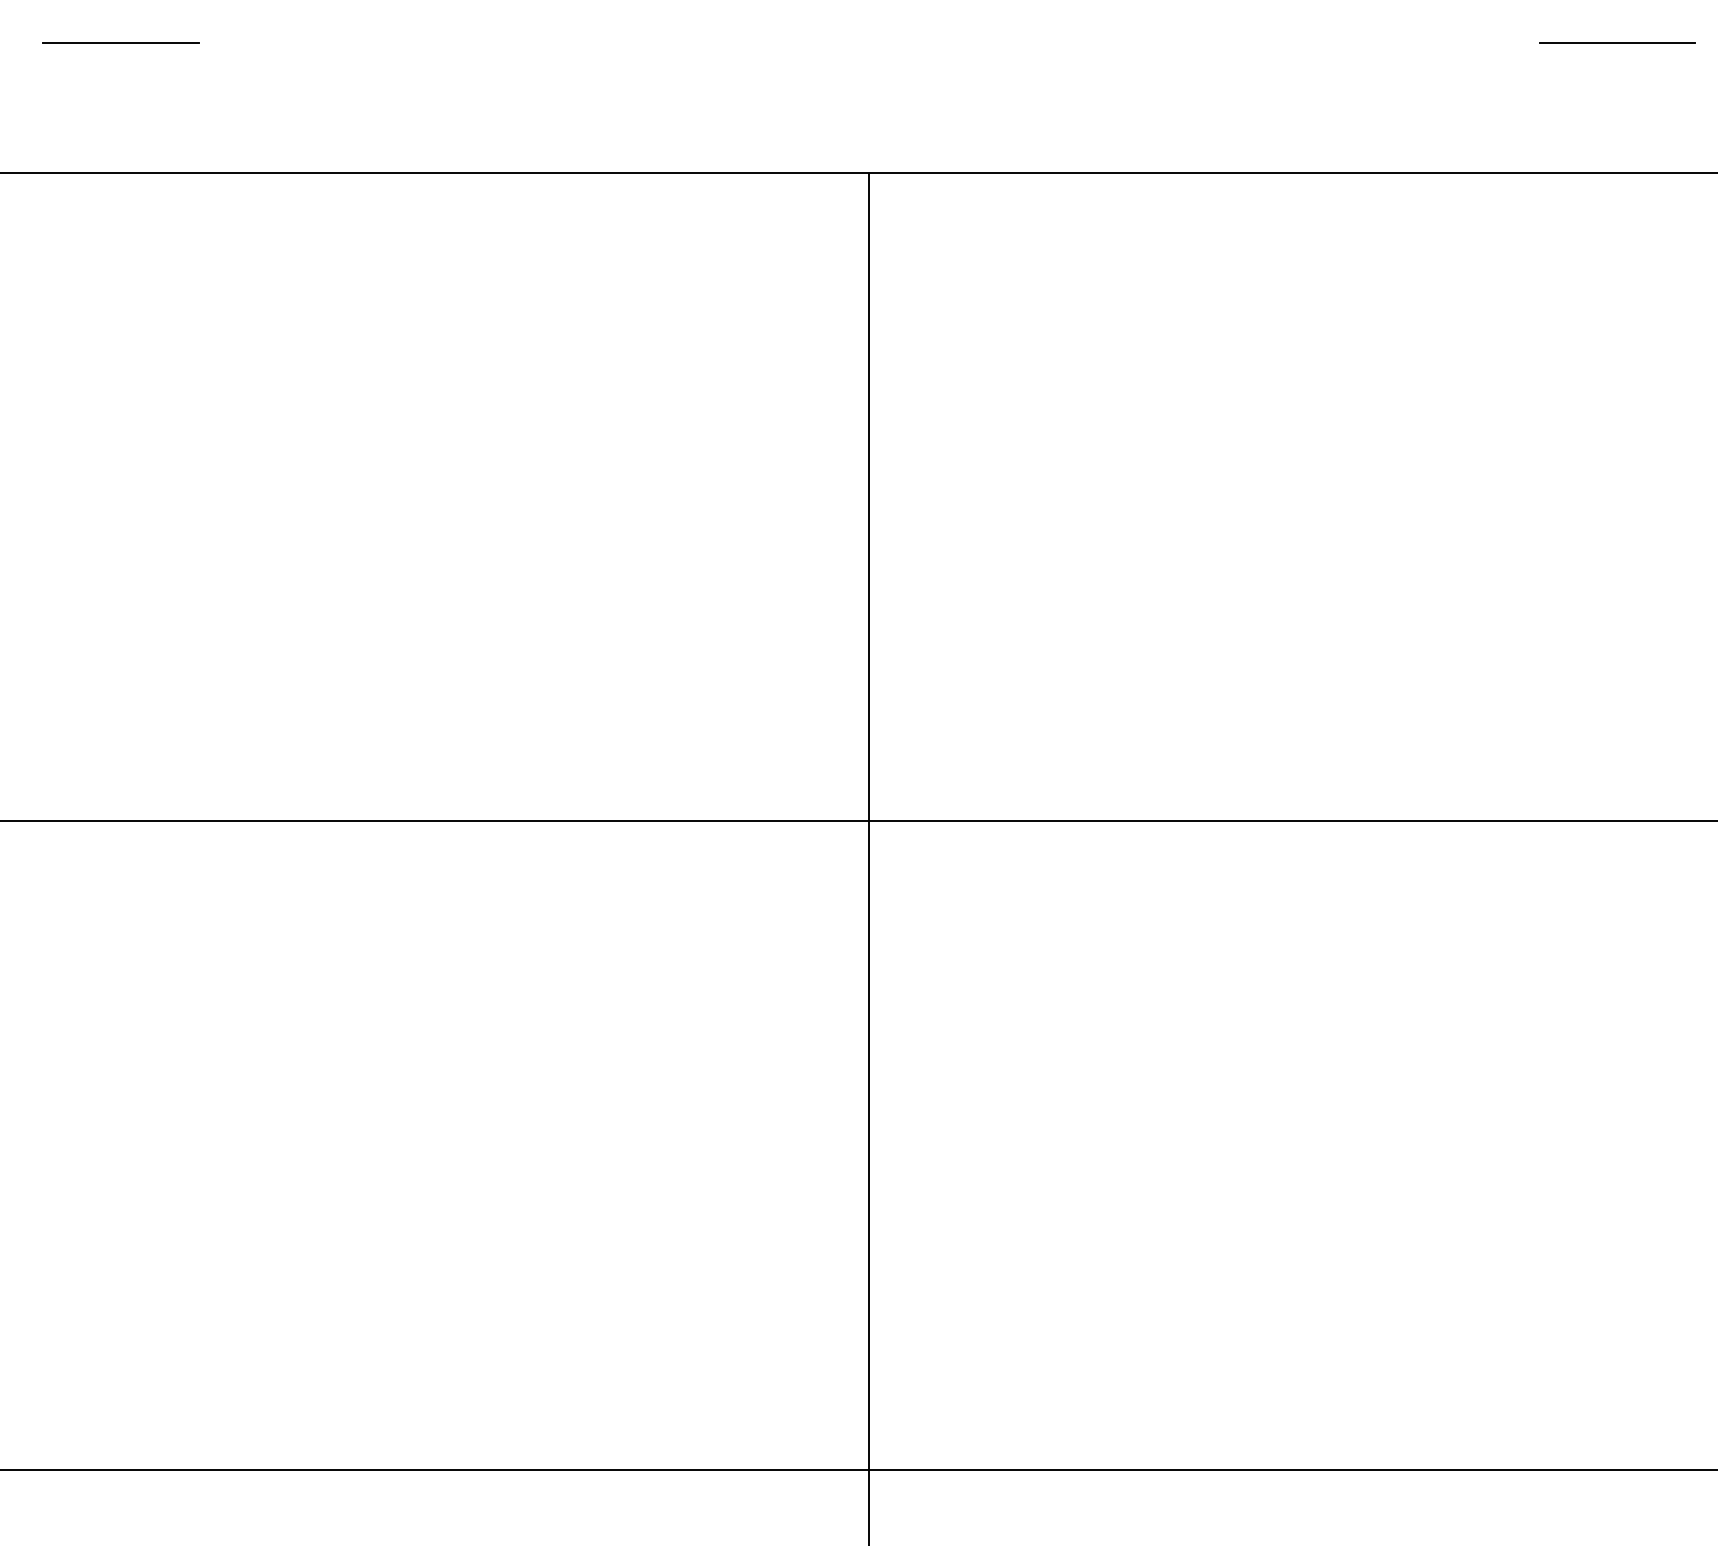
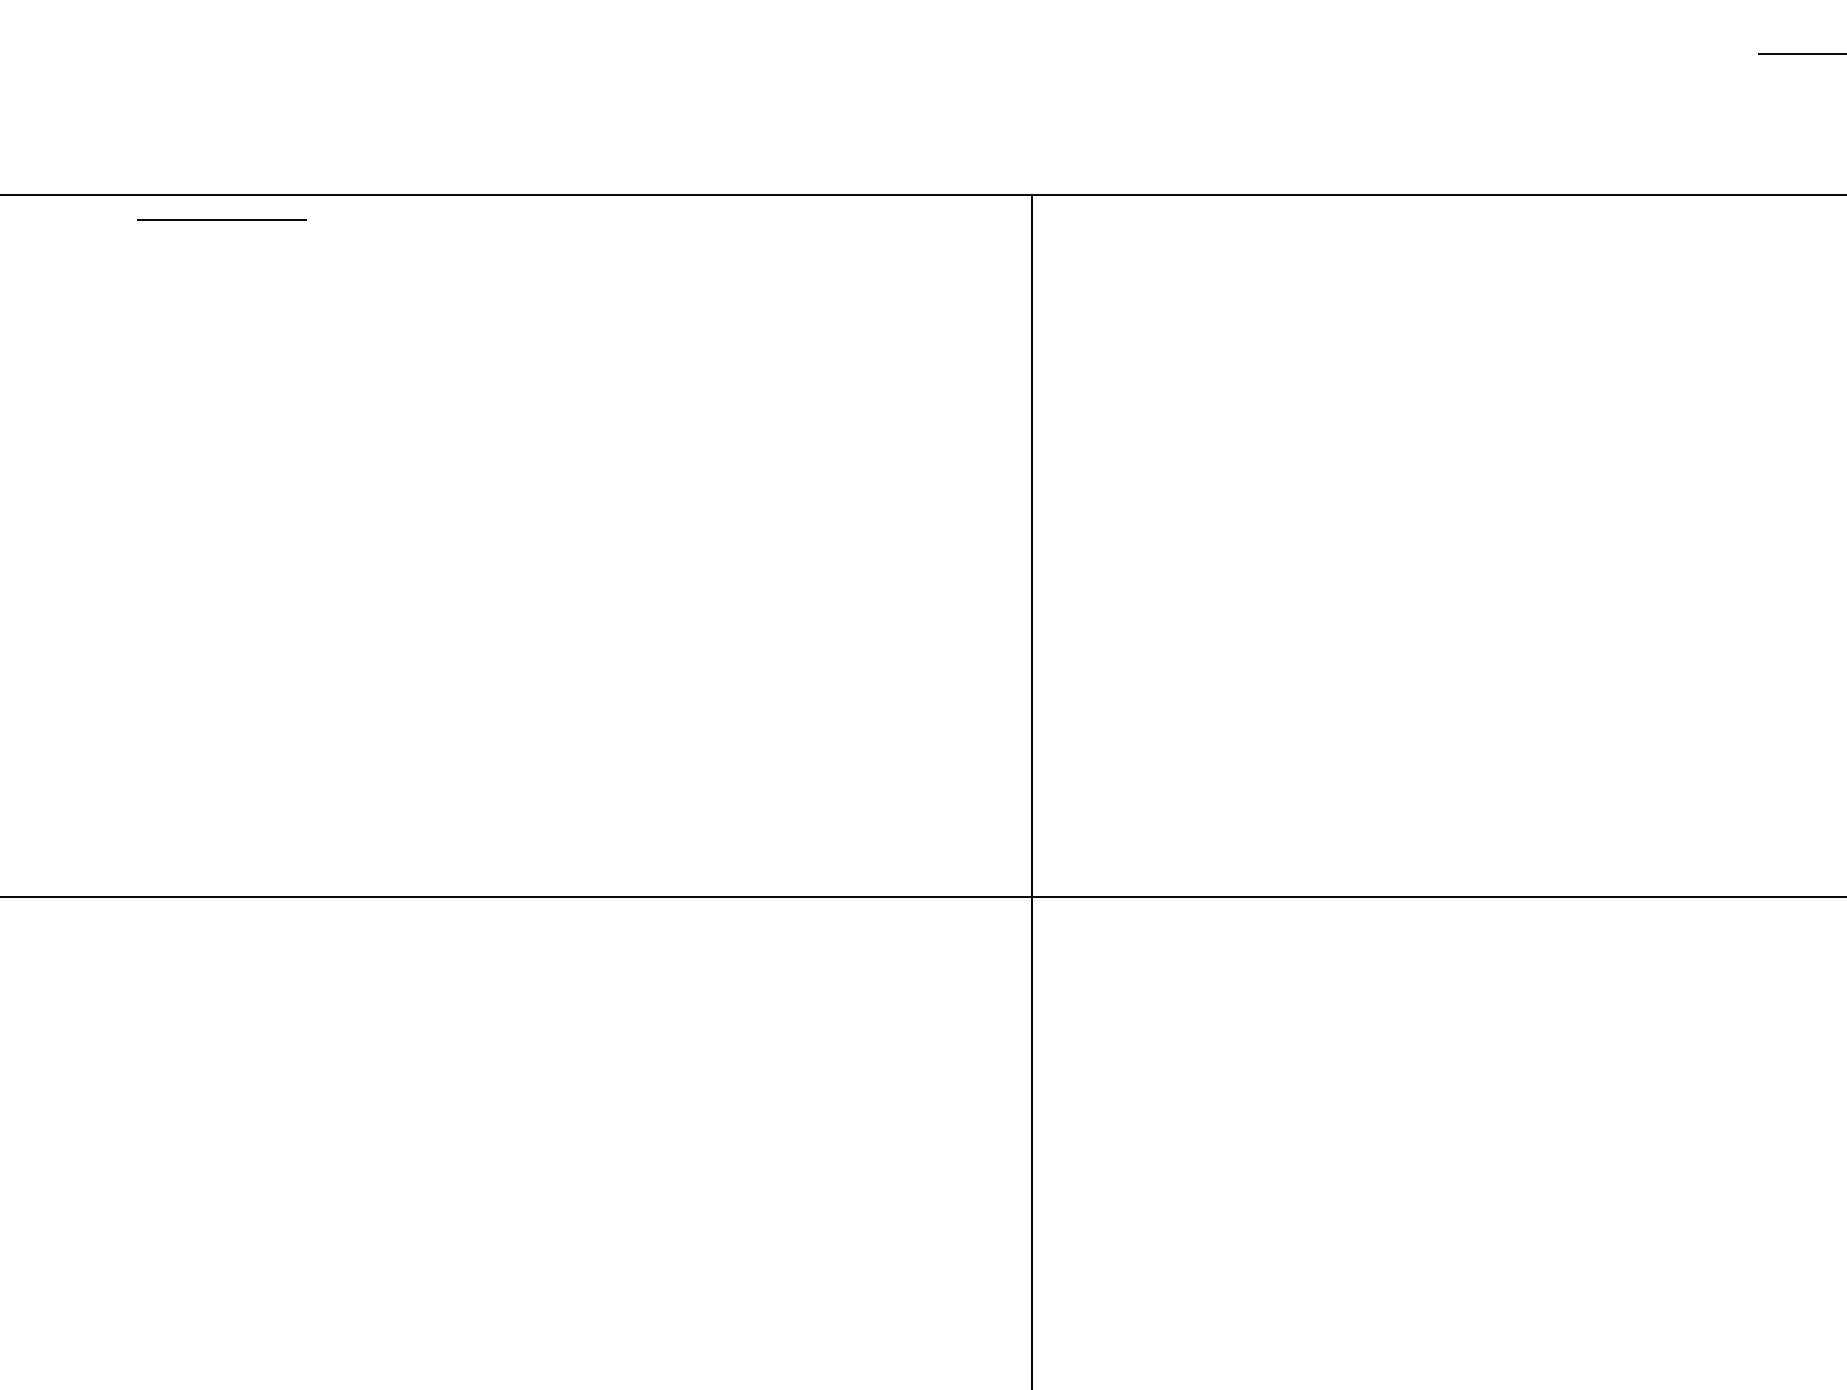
line: (120, 42) -> (221, 219), moved

